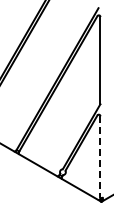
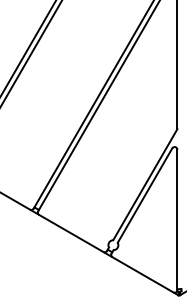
line: (100, 157) -> (177, 220), dashed -> solid

